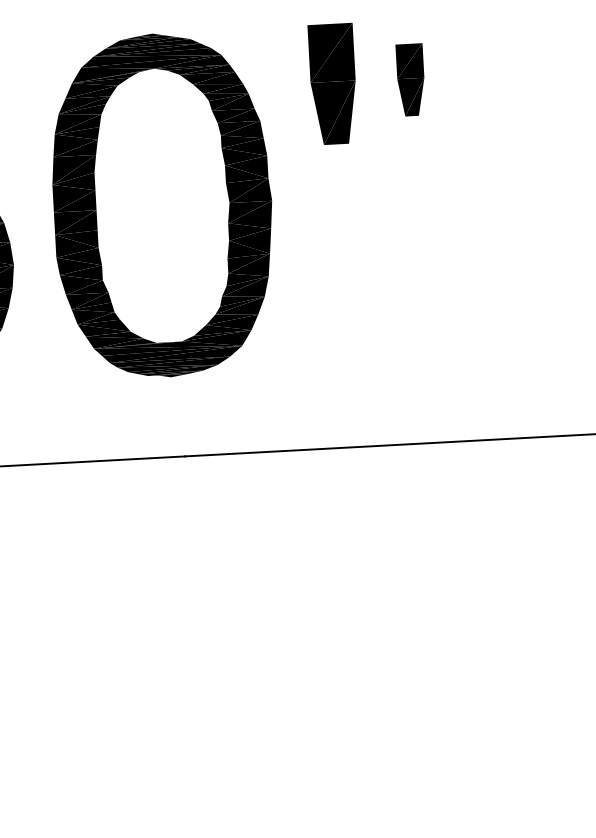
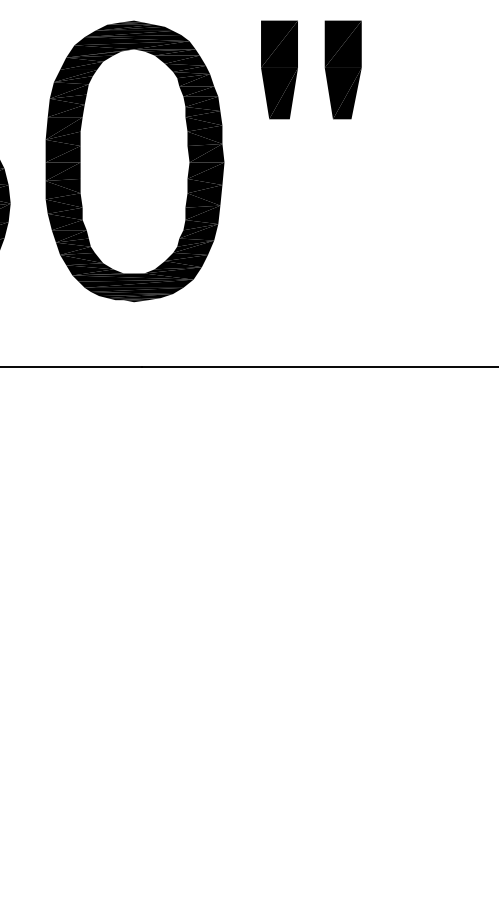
part: (410, 79) -> (342, 69), size x1.67

